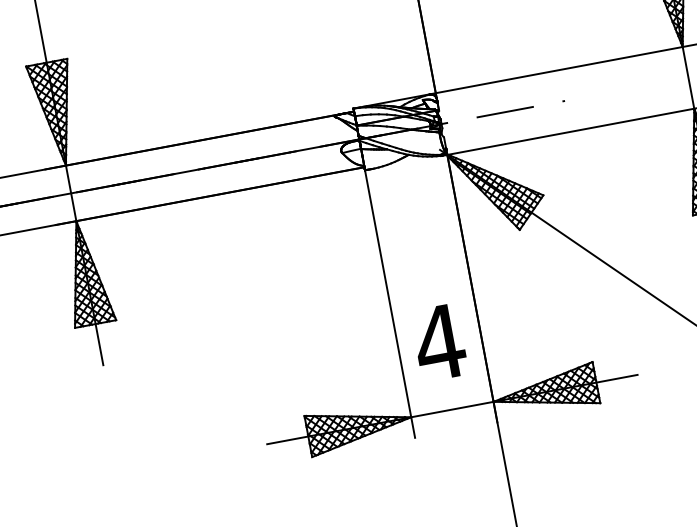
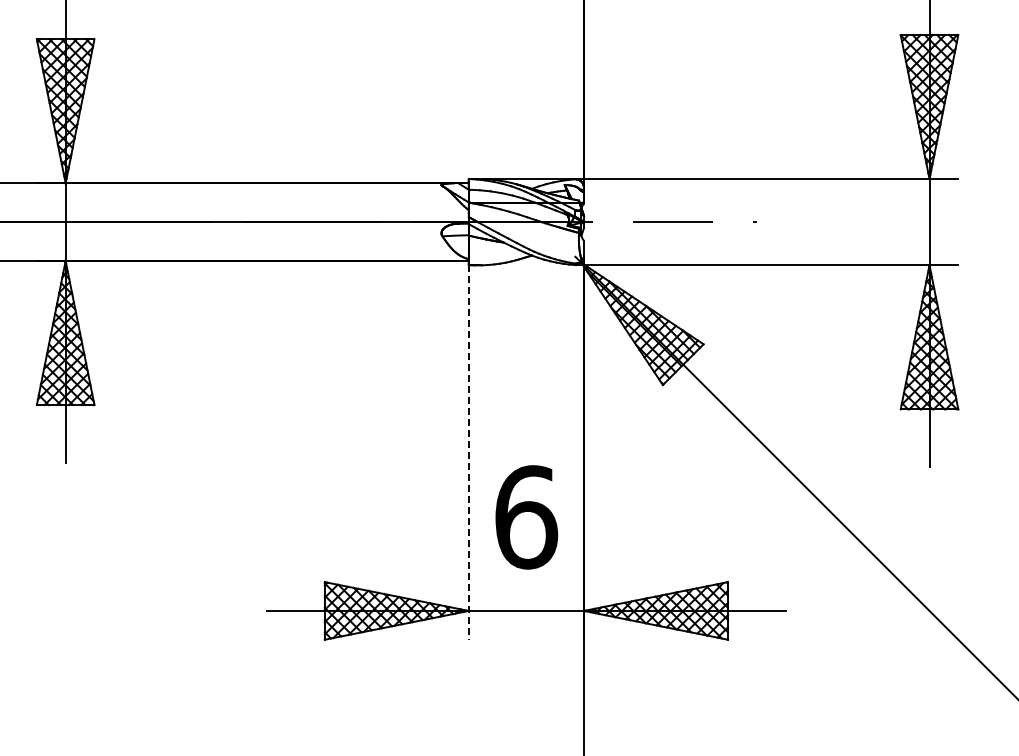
line: (389, 304) -> (468, 453), solid -> dashed
text: (439, 342) -> (525, 517), 4 -> 6

